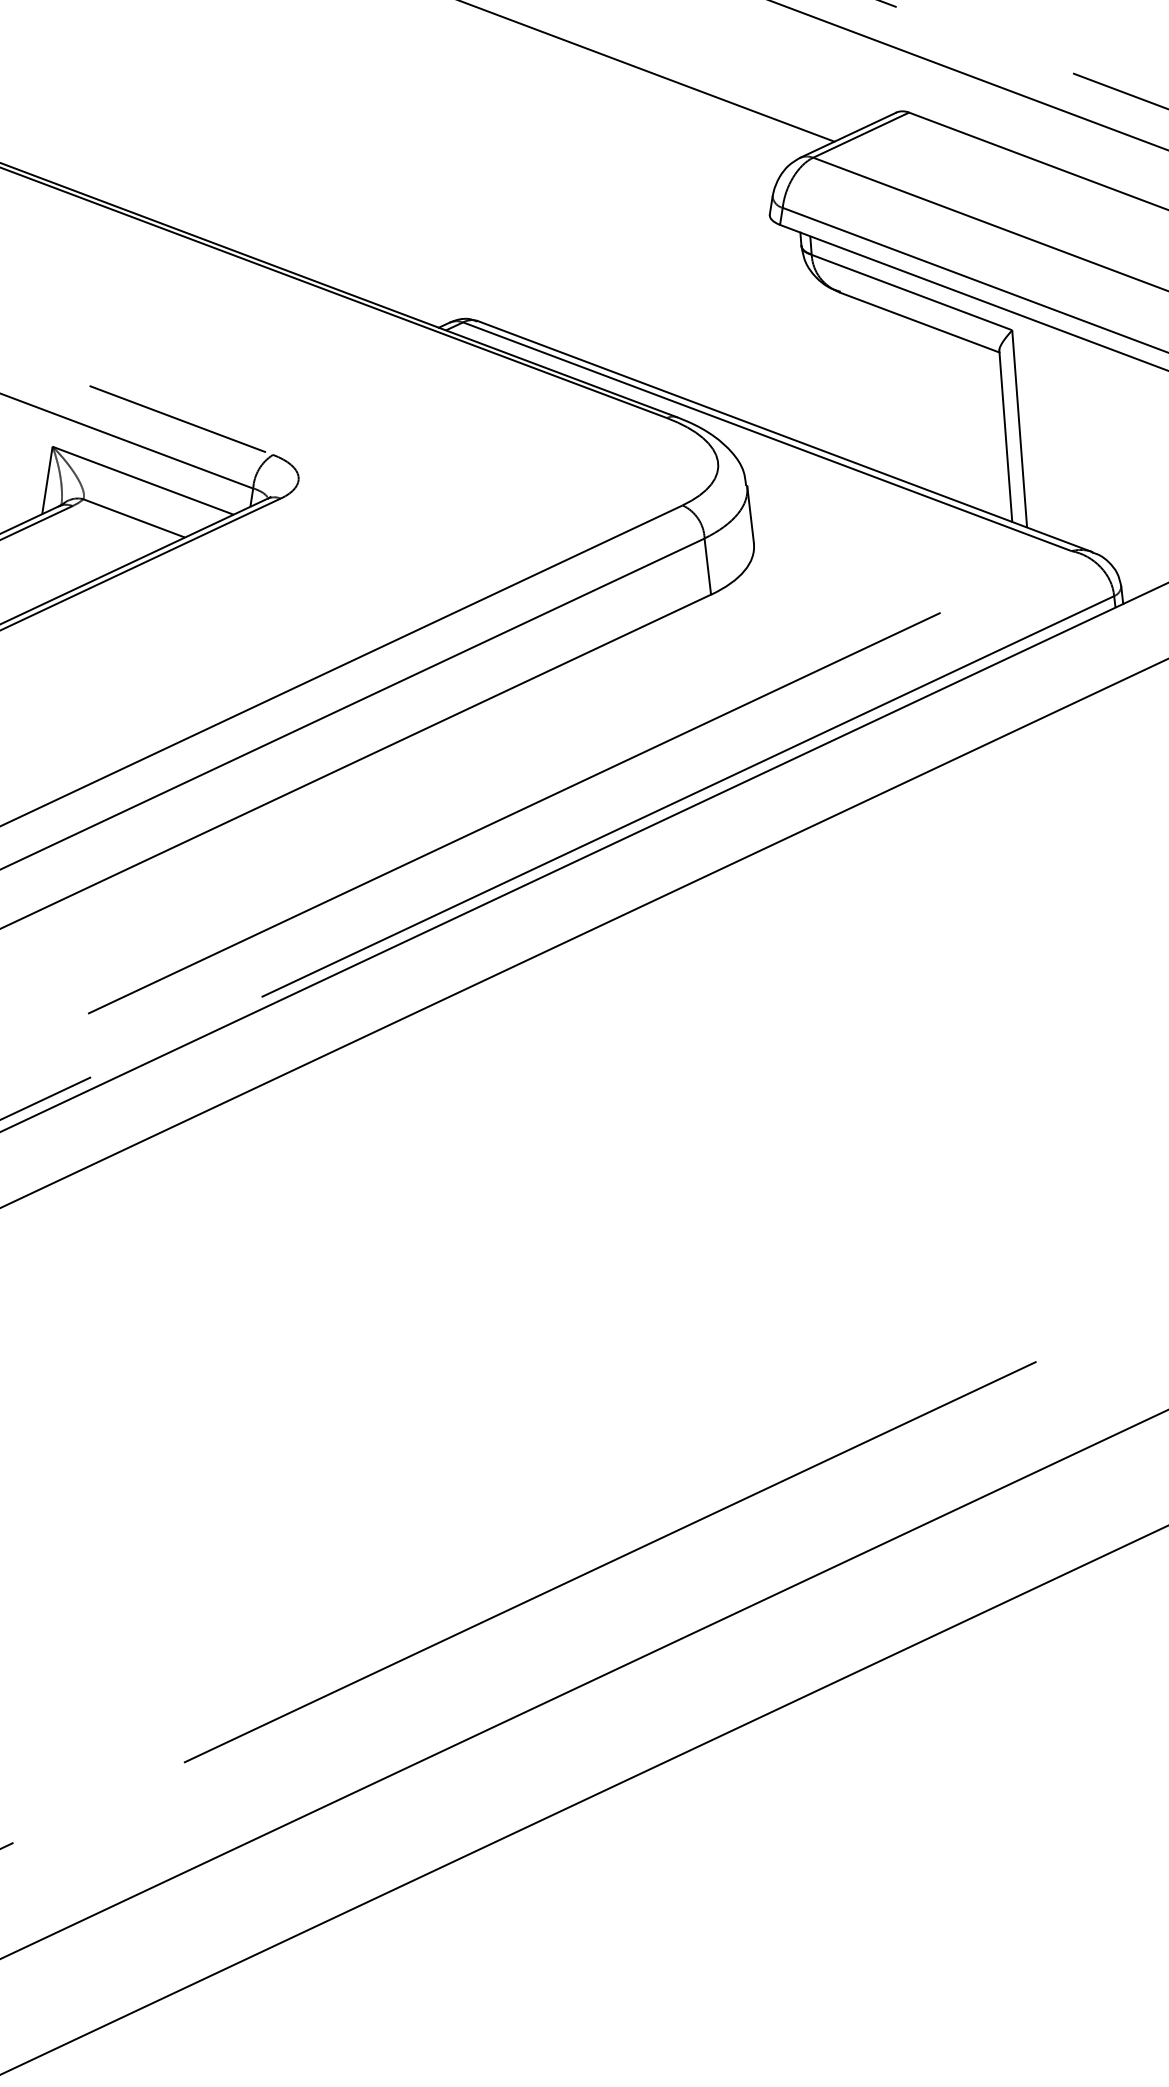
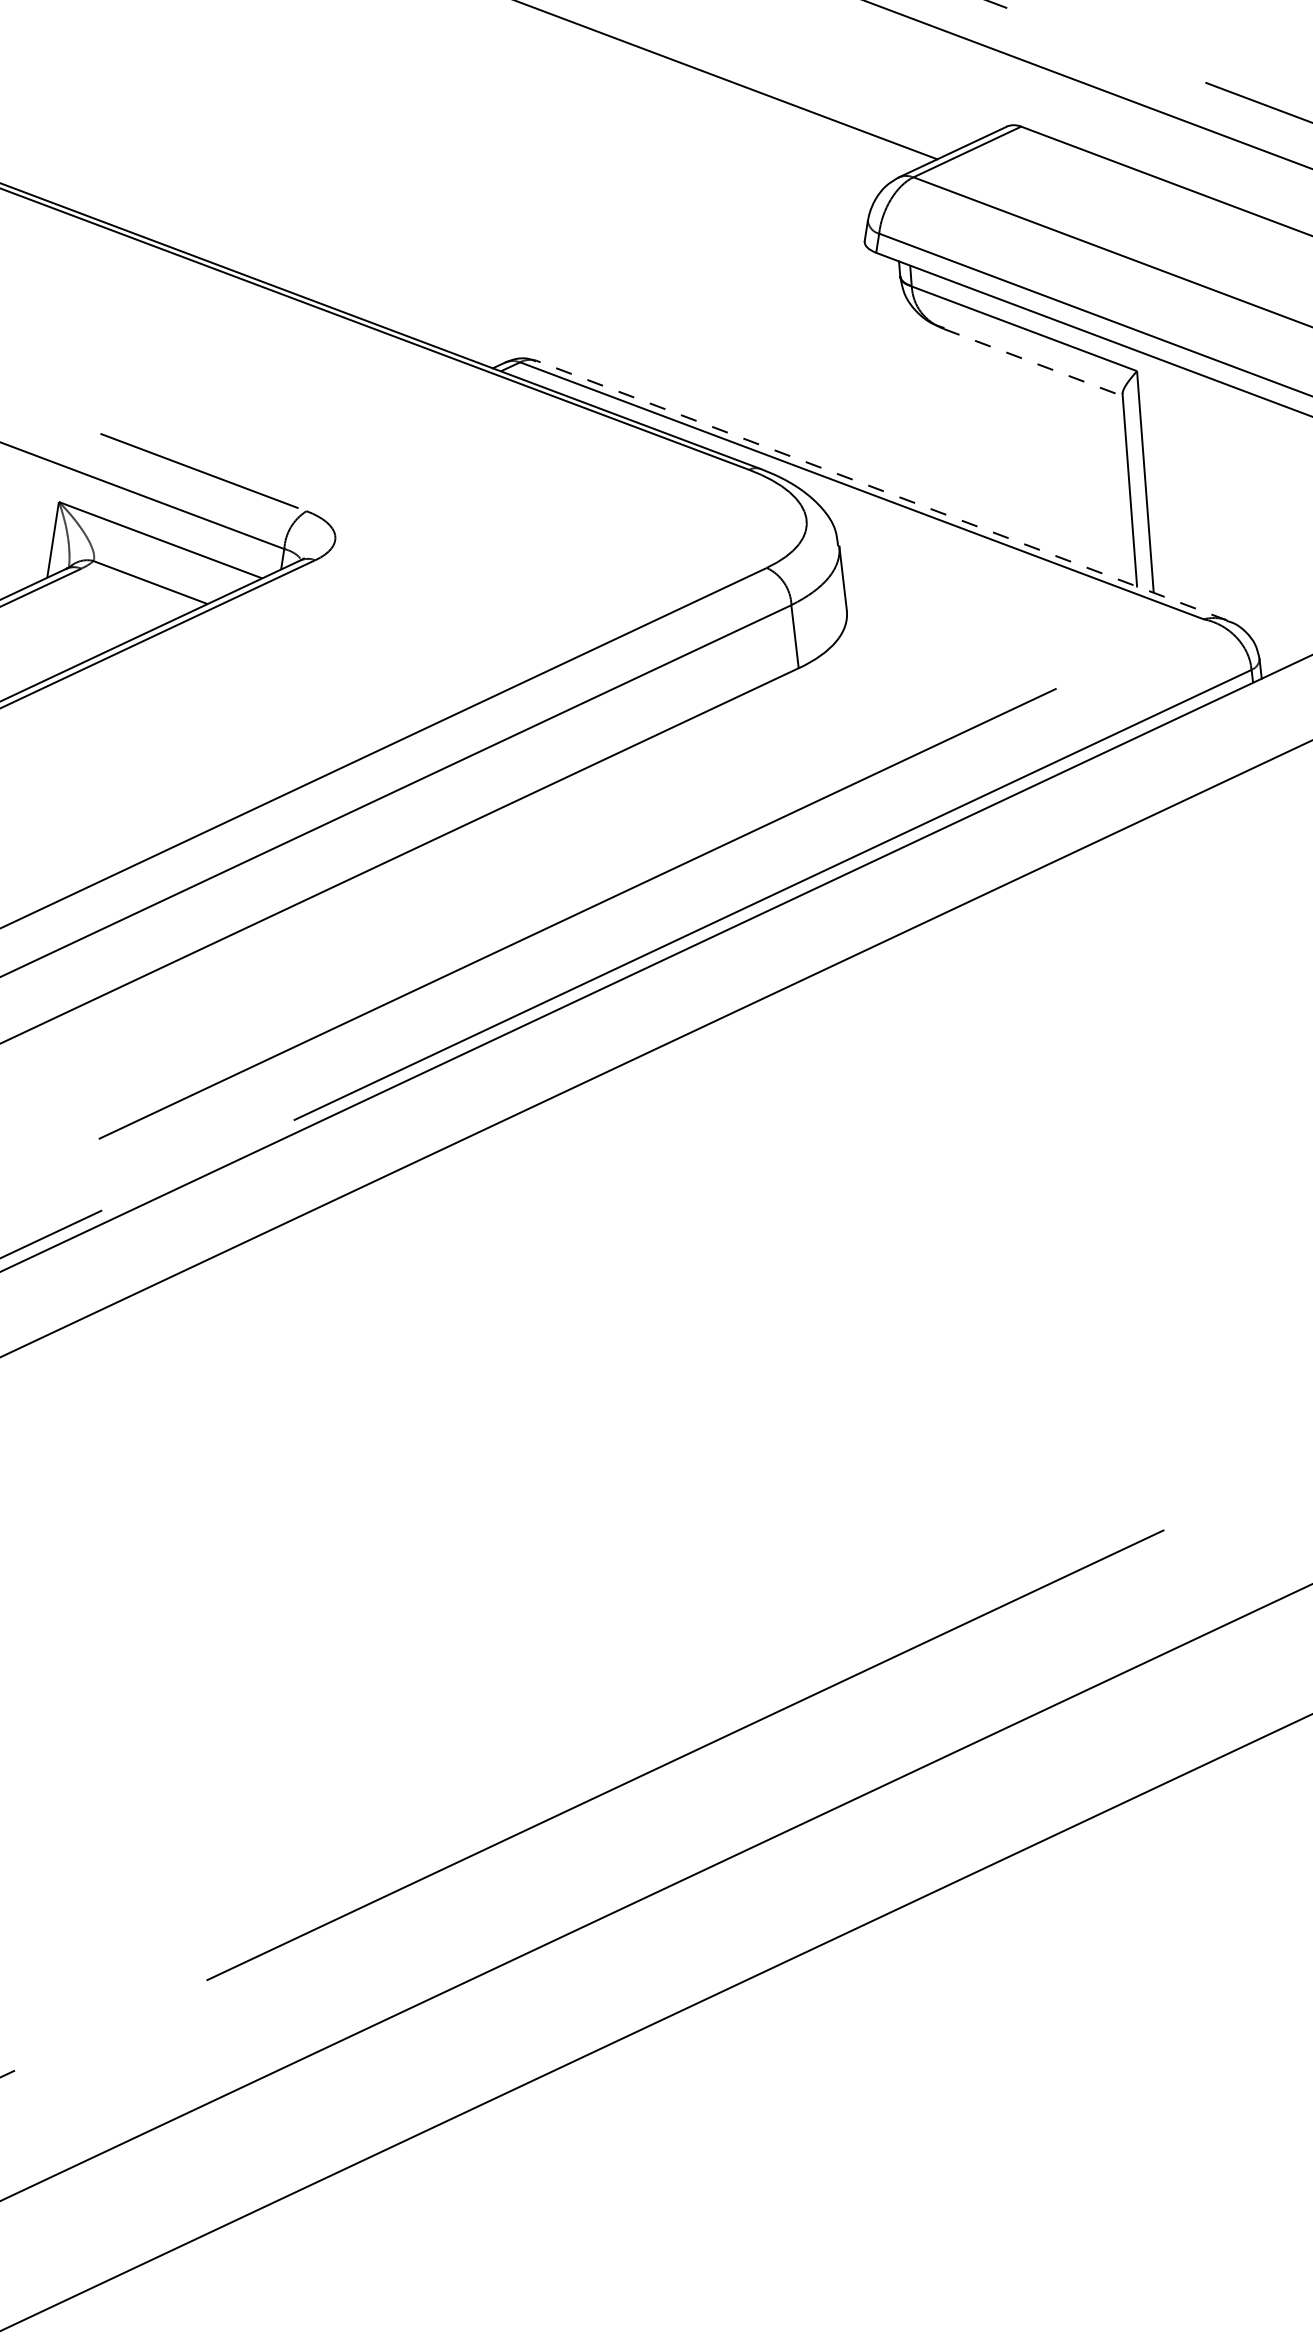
line: (920, 322) -> (1033, 362), solid -> dashed
line: (784, 436) -> (881, 490), solid -> dashed

